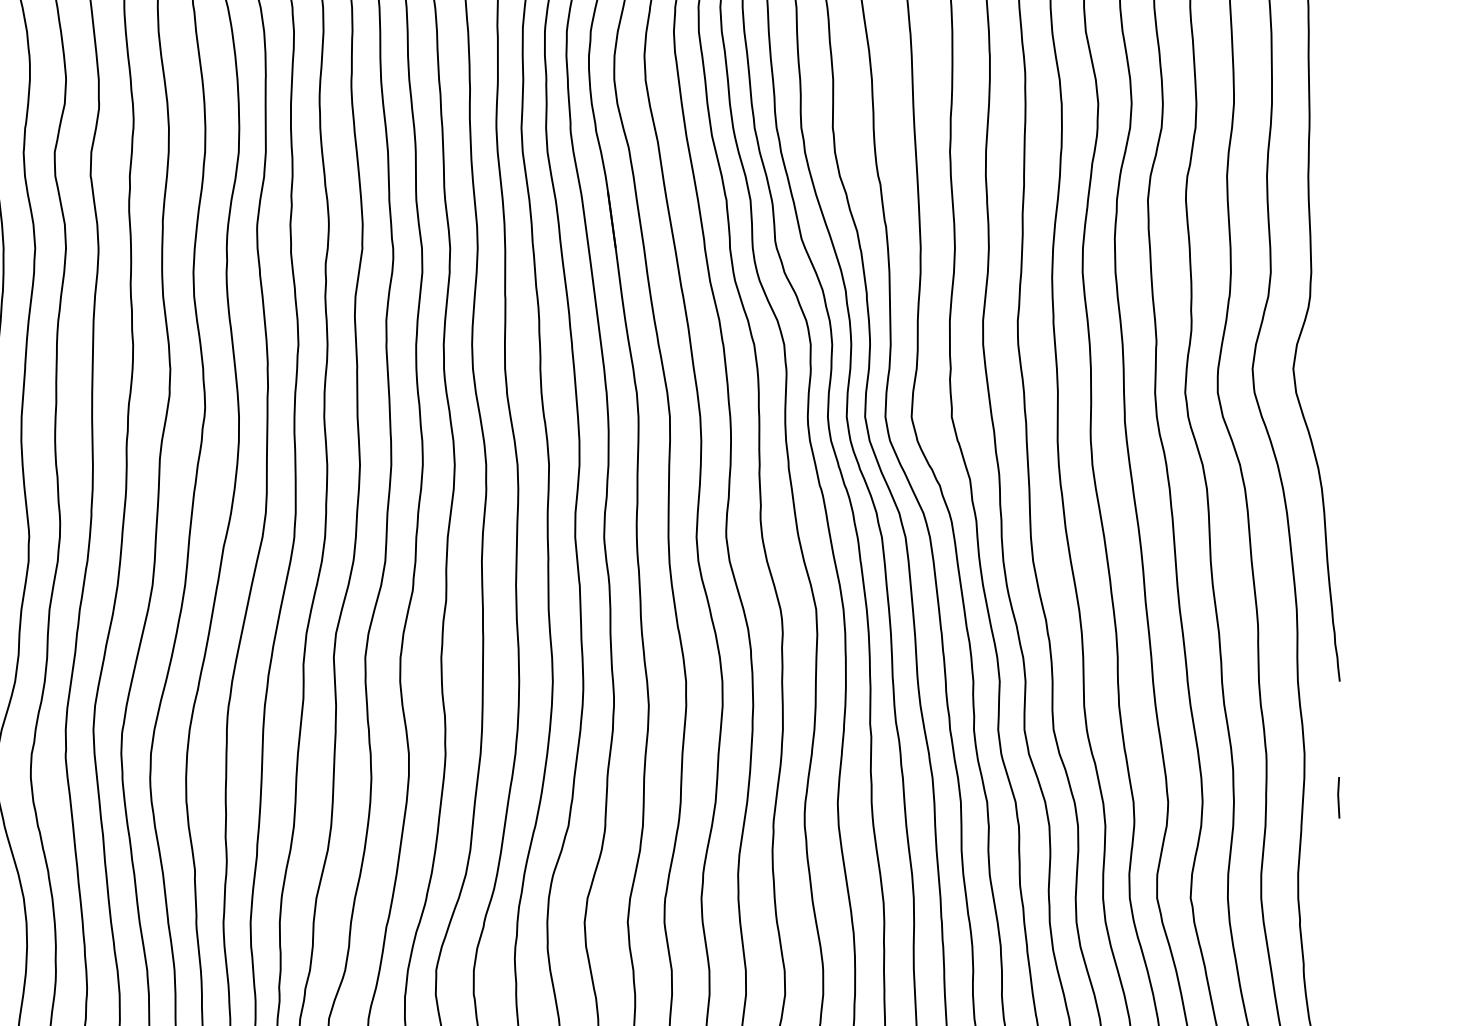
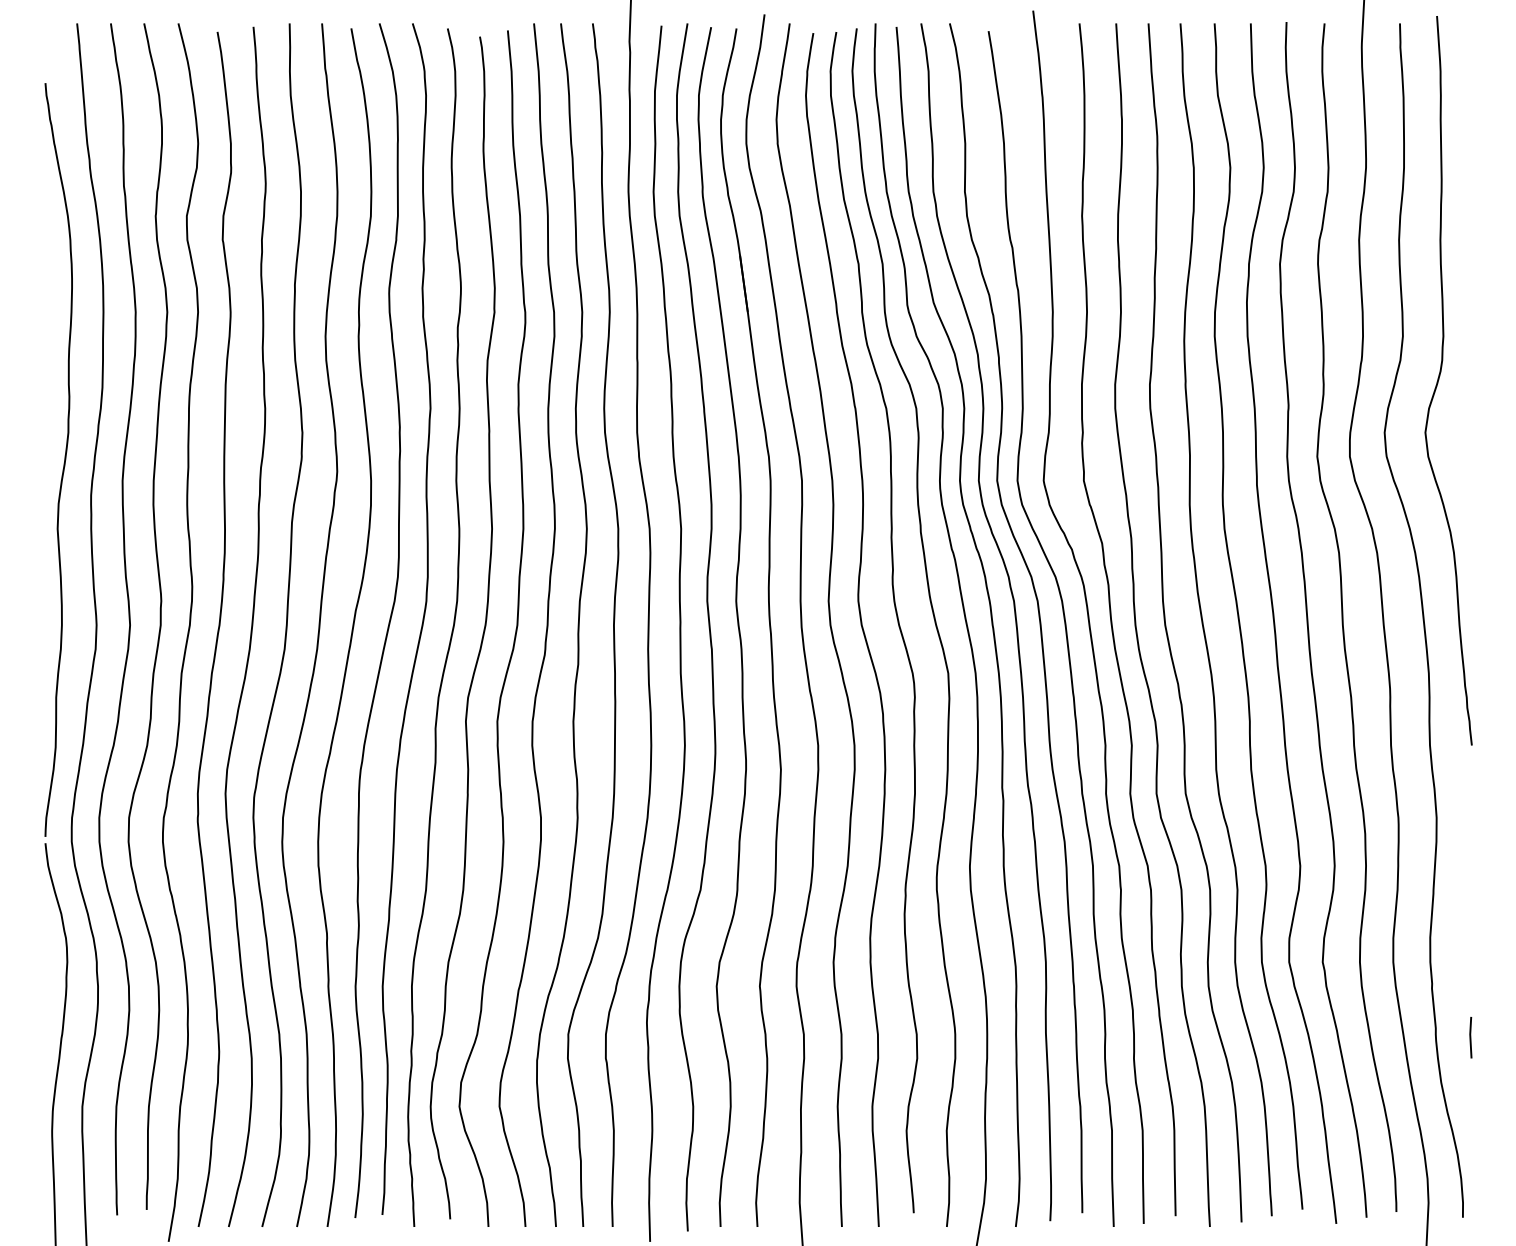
line: (1338, 797) -> (1470, 1037), moved

